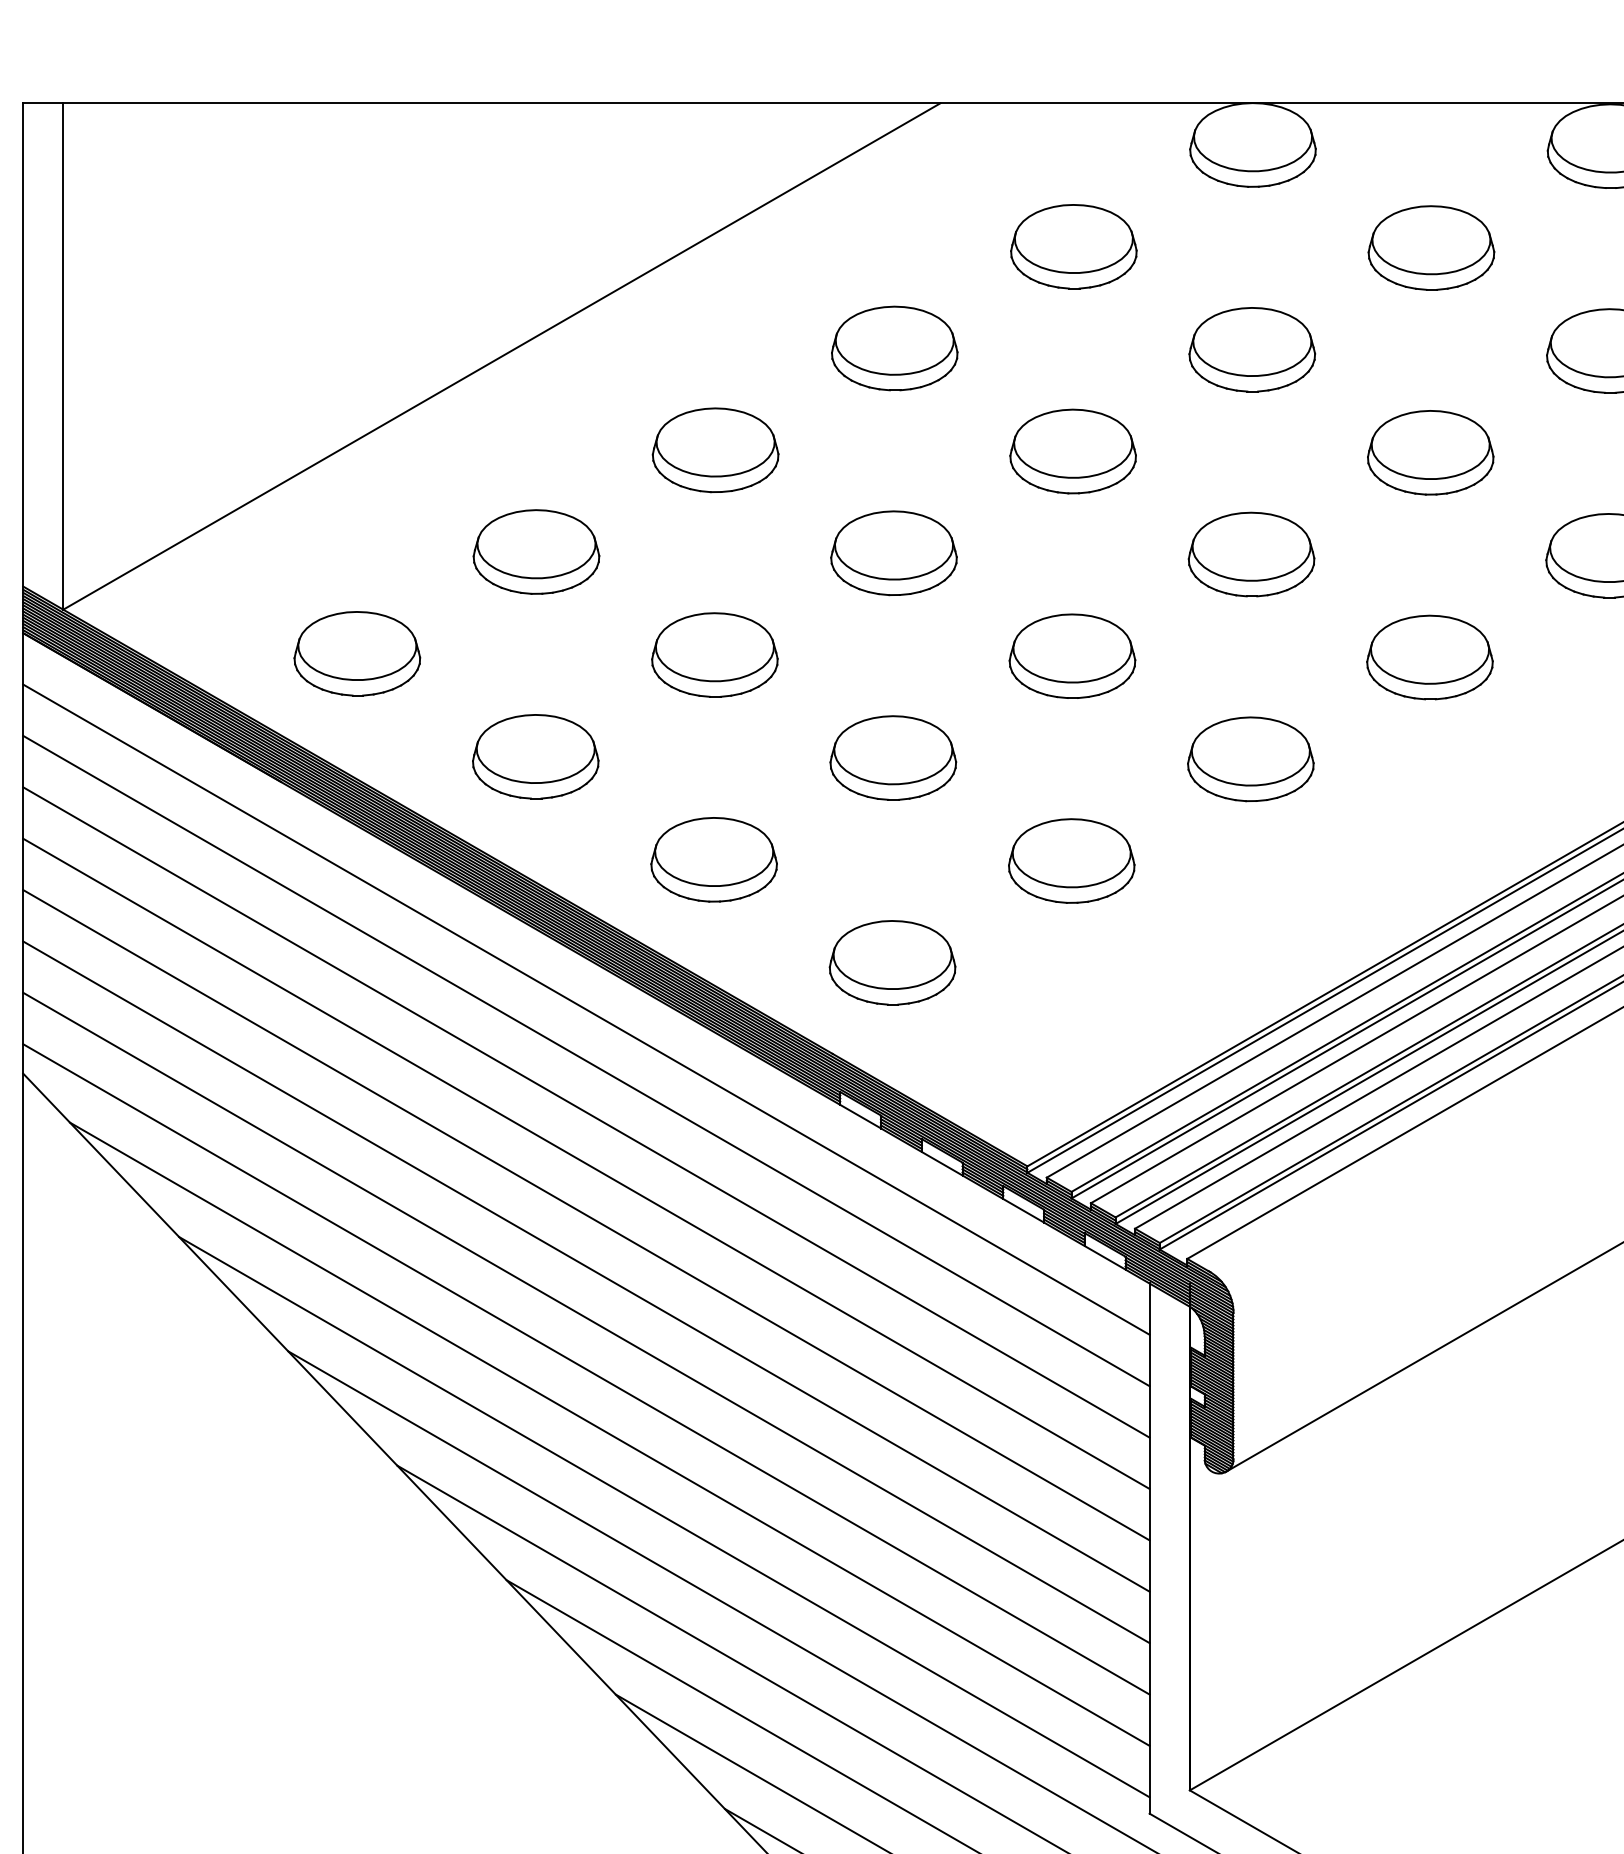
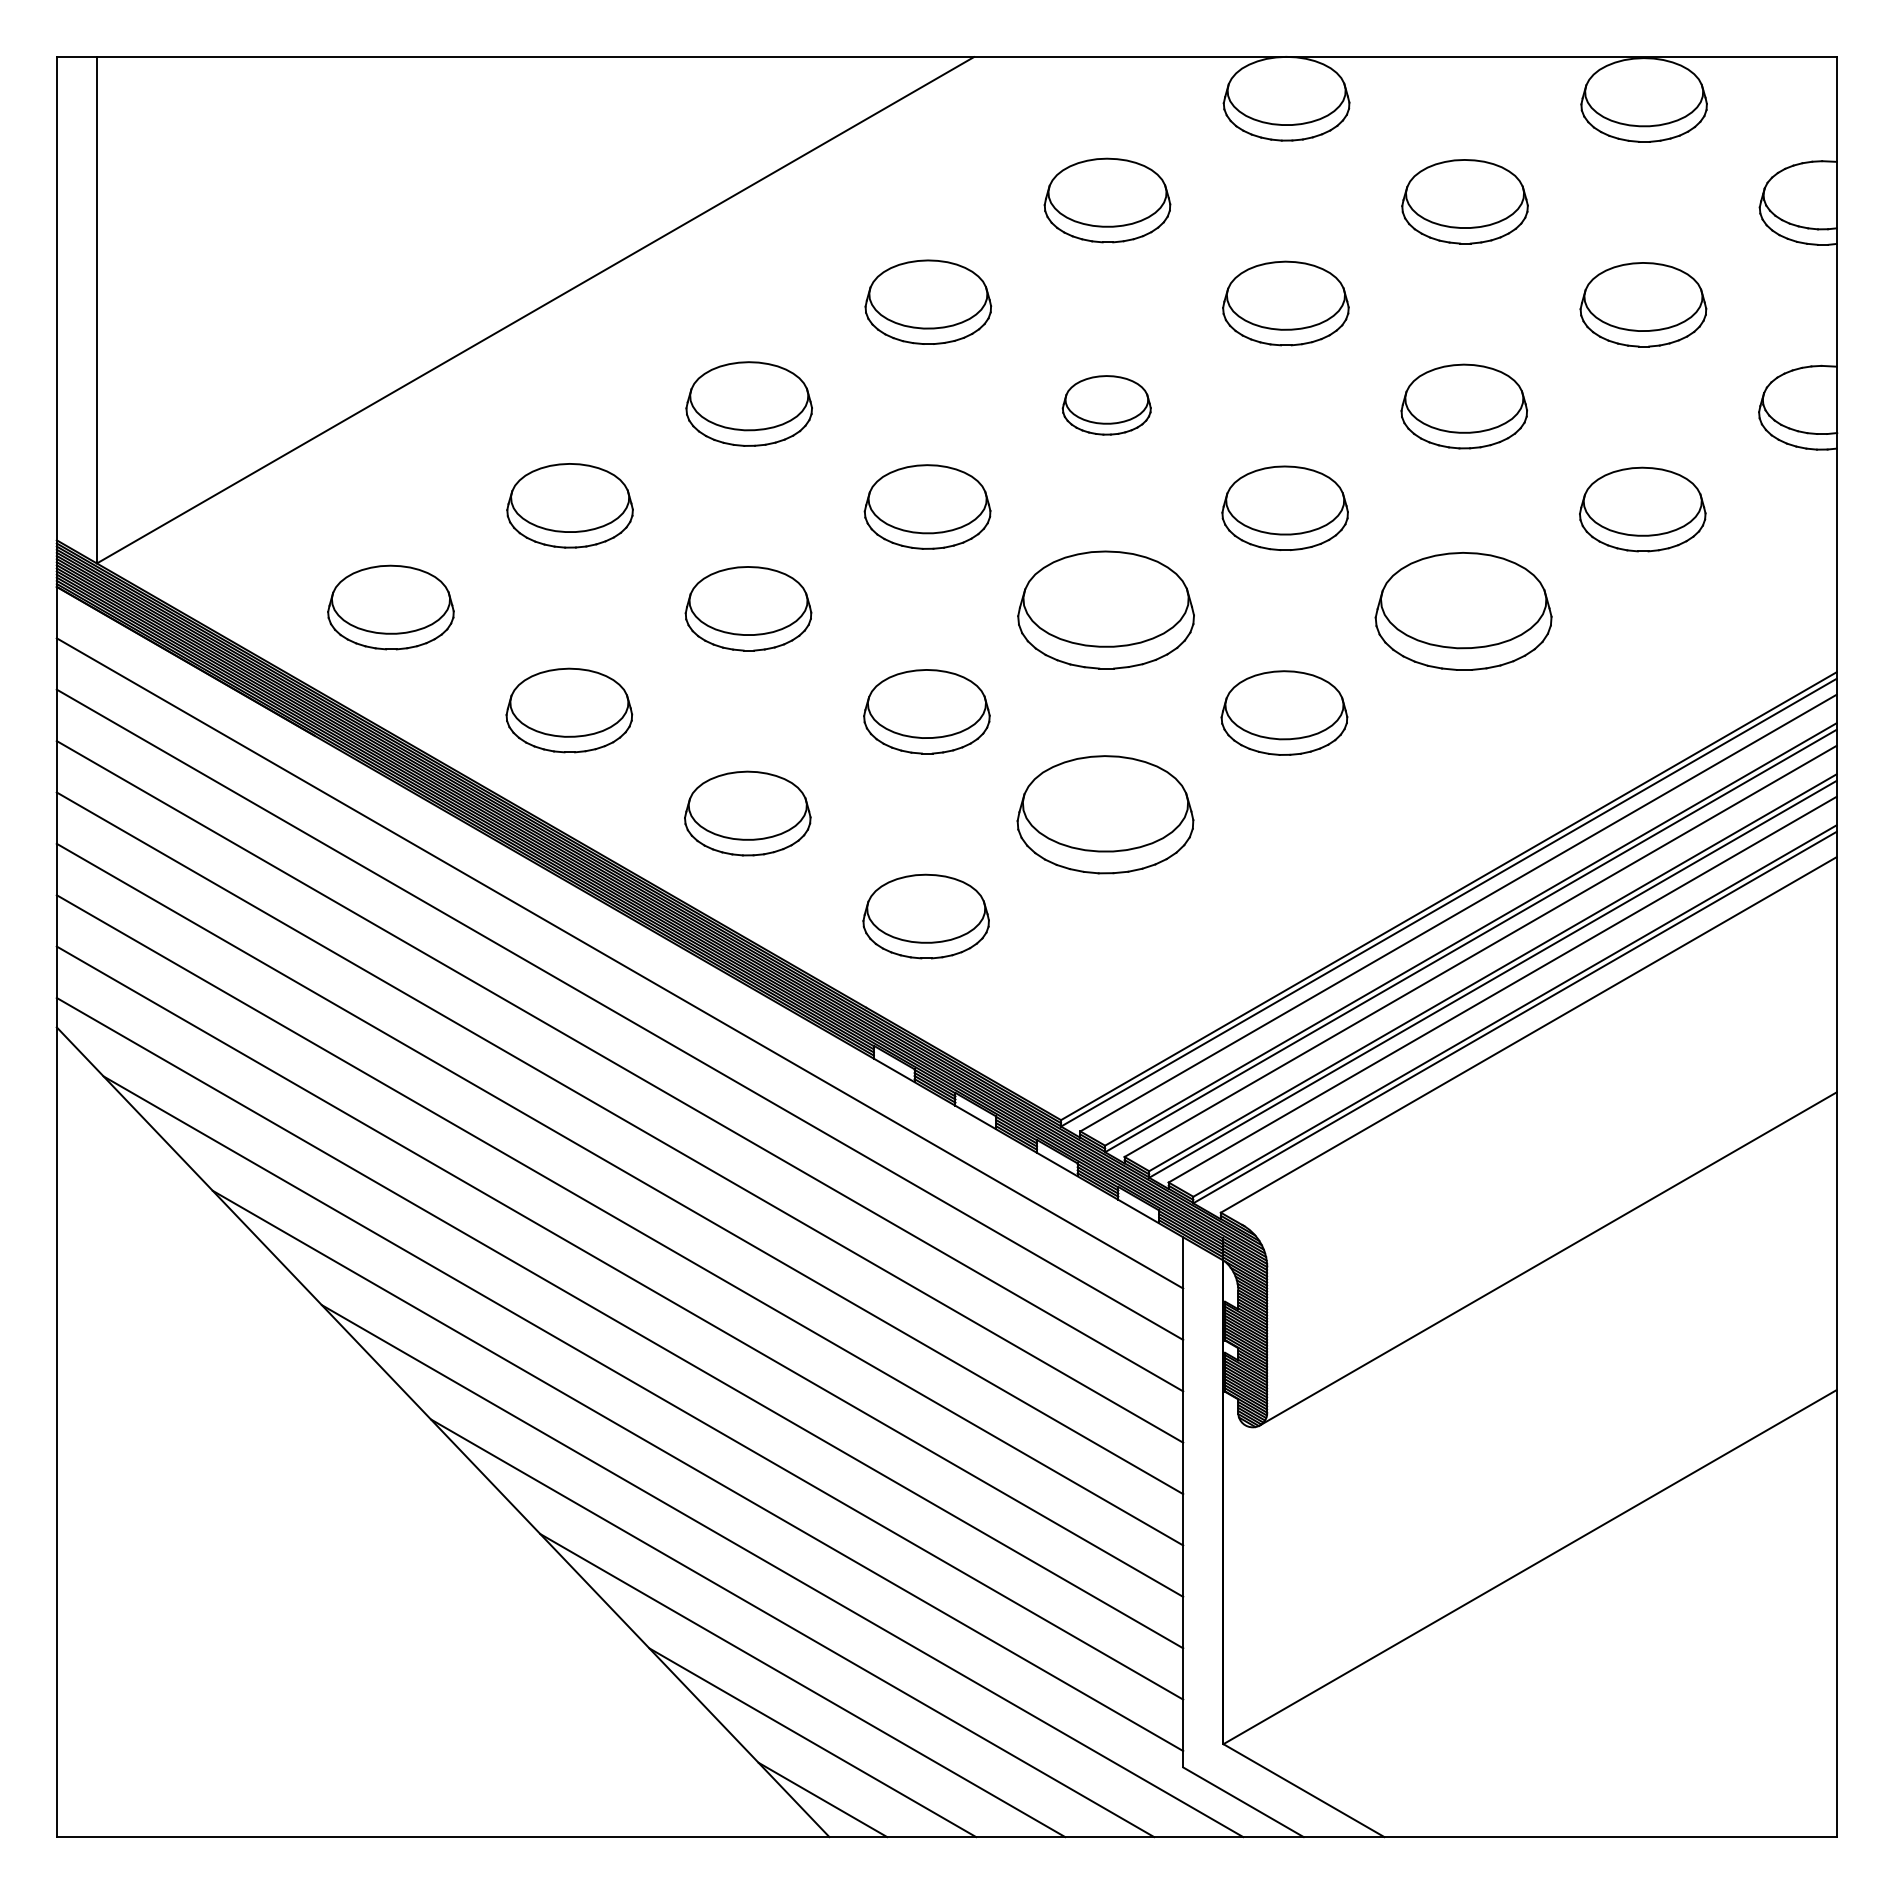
part: (1072, 451) -> (1106, 405), size x0.7
part: (1071, 655) -> (1105, 609), size x1.4
part: (1429, 656) -> (1463, 610), size x1.4
part: (1070, 860) -> (1104, 814), size x1.4

